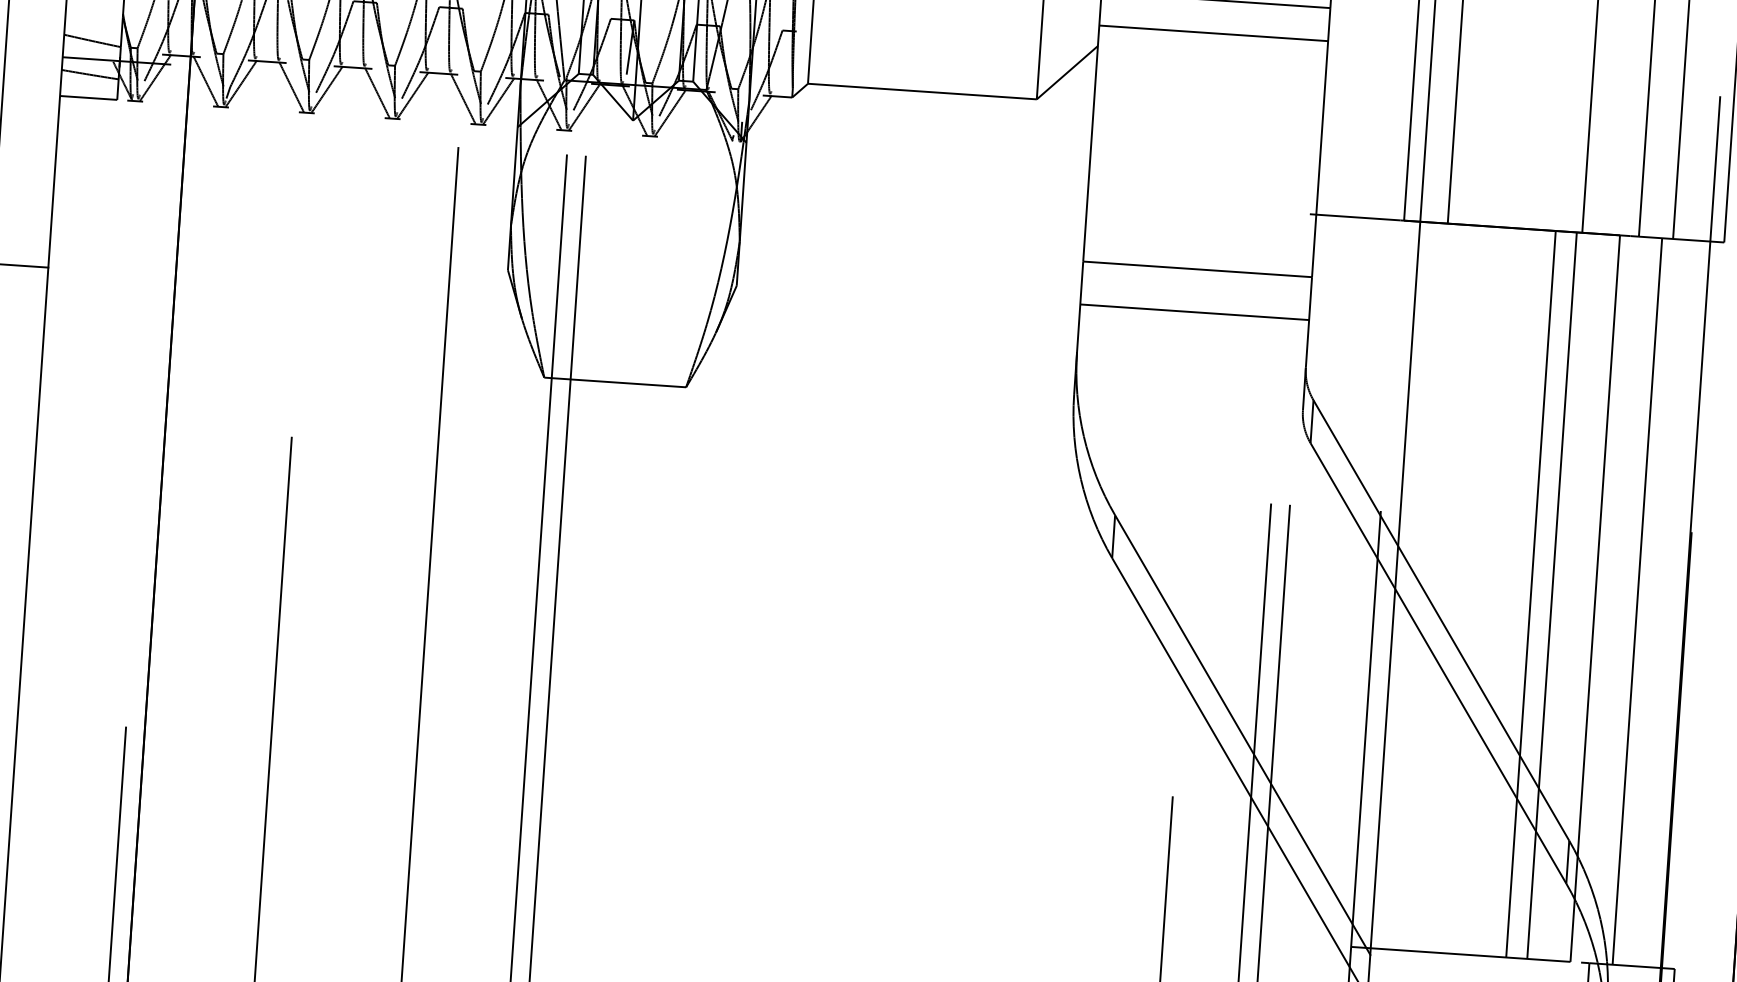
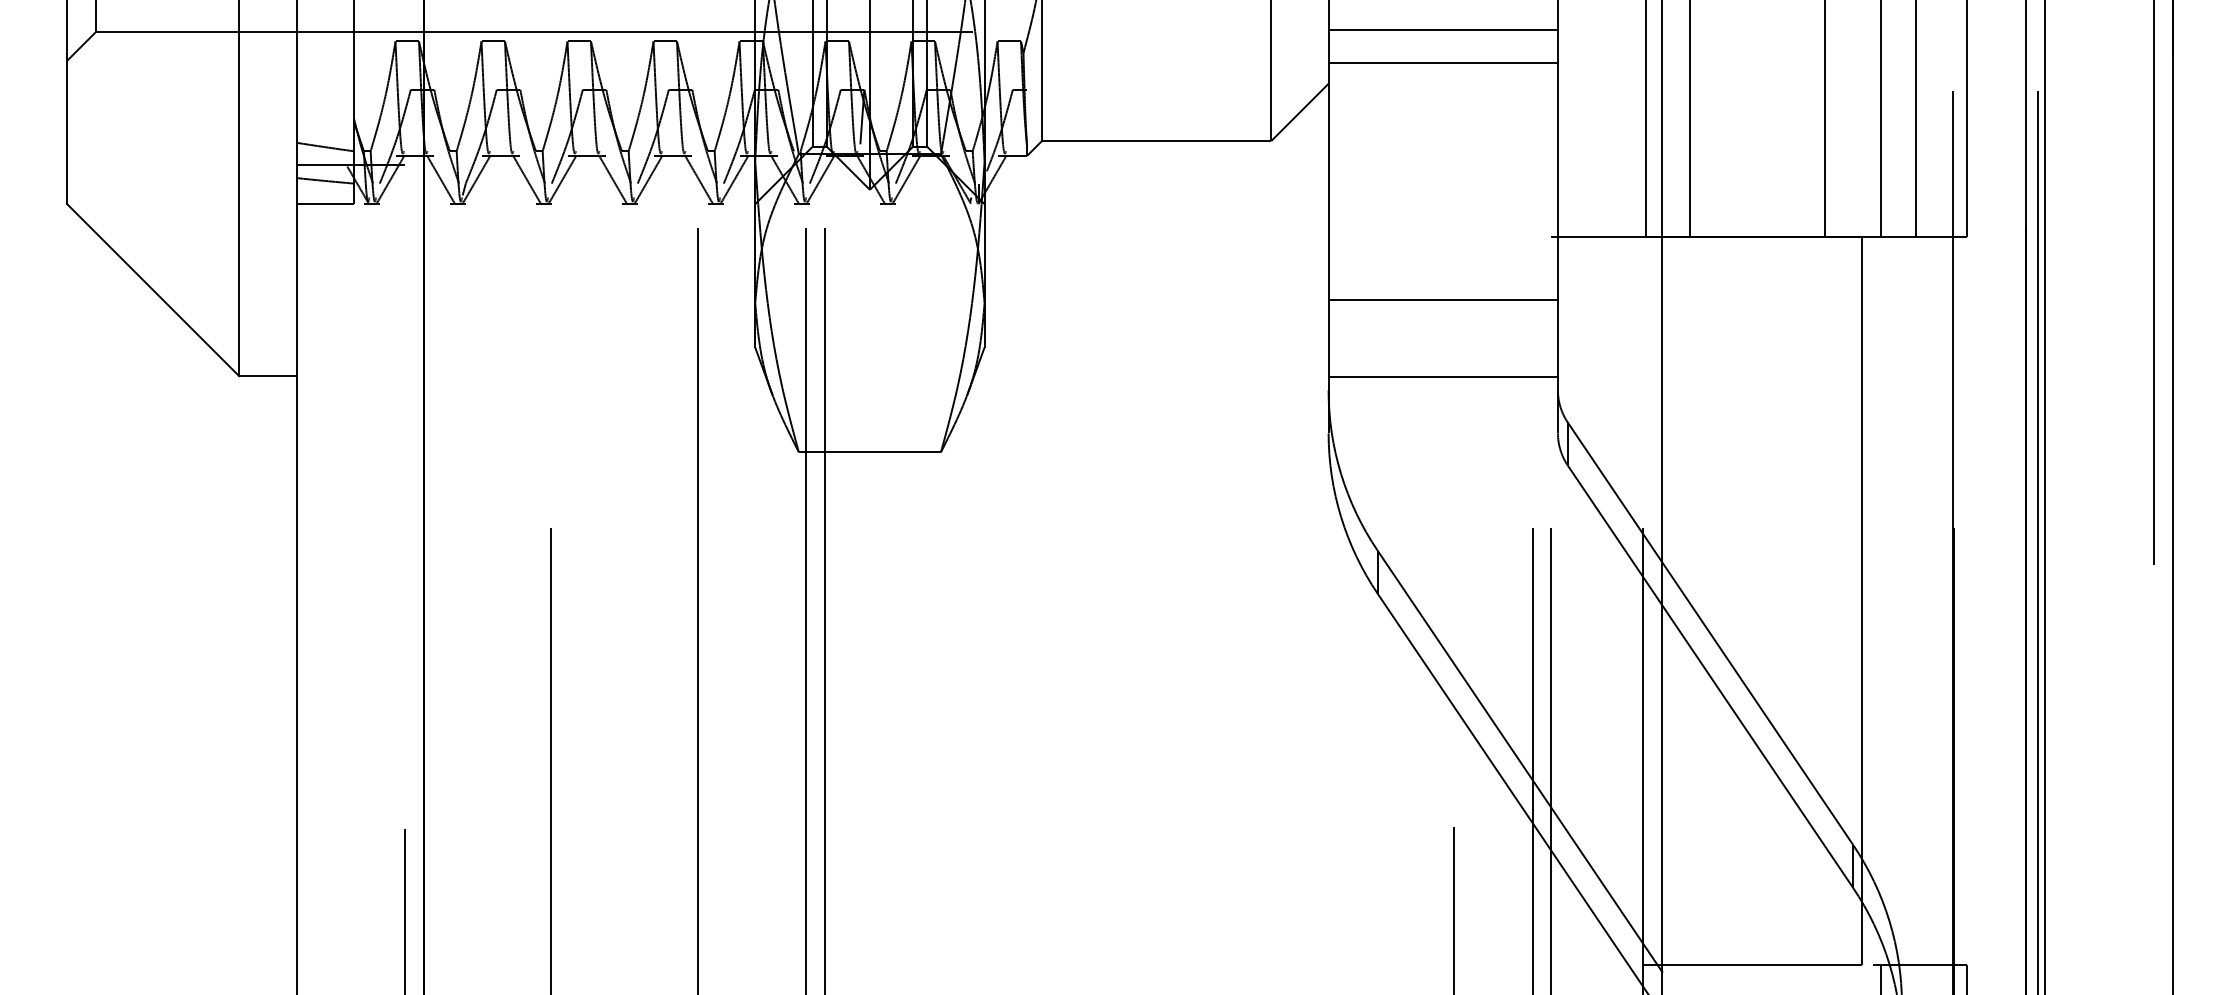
line: (1193, 311) -> (1442, 376), moved
line: (1530, 594) -> (1797, 601), removed
line: (1552, 595) -> (1819, 601), removed
line: (1637, 601) -> (1904, 601), removed

